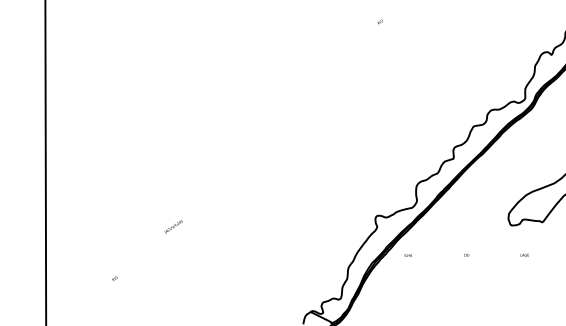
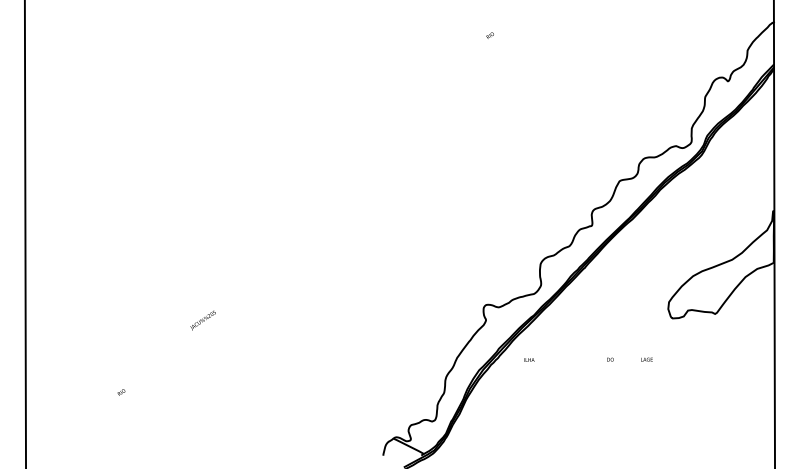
text: (524, 255) -> (646, 359), moved

